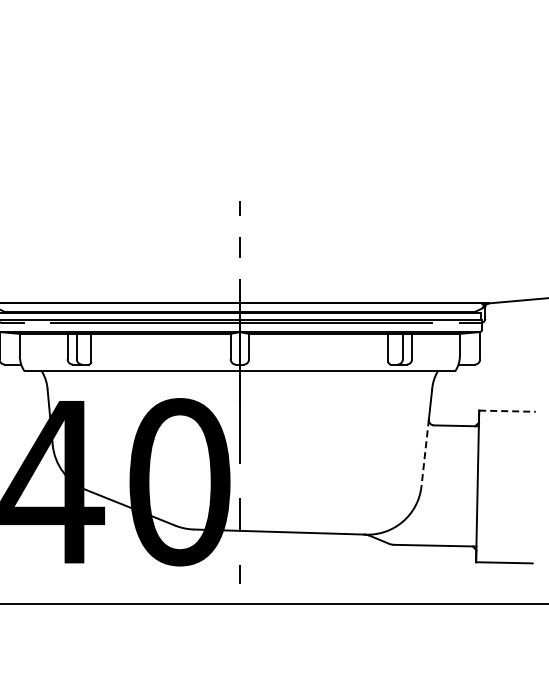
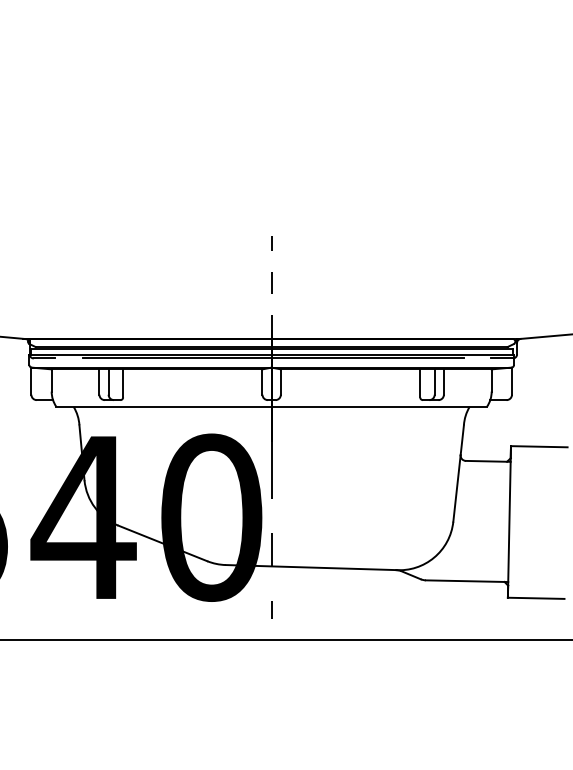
line: (507, 410) -> (539, 446), dashed -> solid
line: (425, 452) -> (457, 488), dashed -> solid

